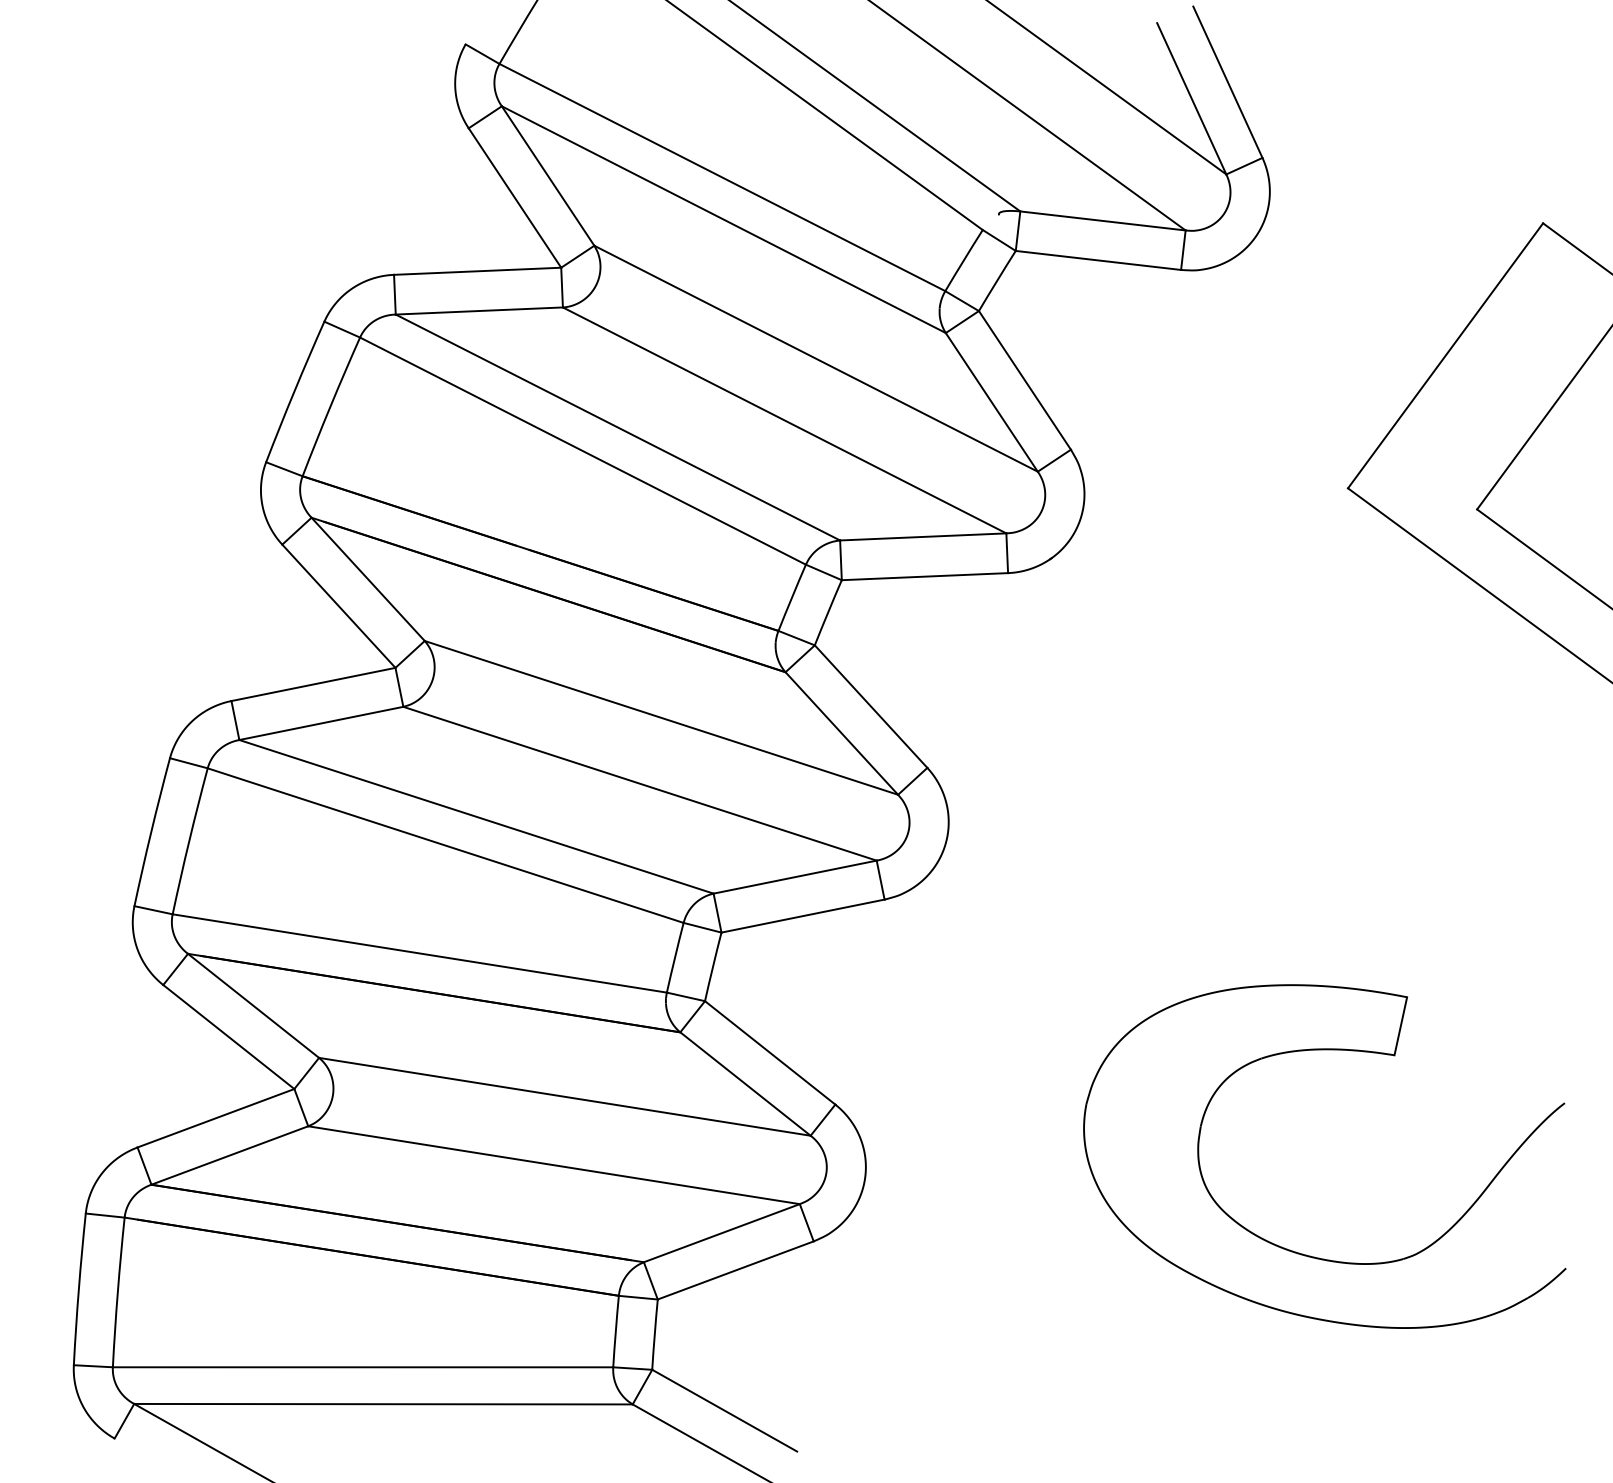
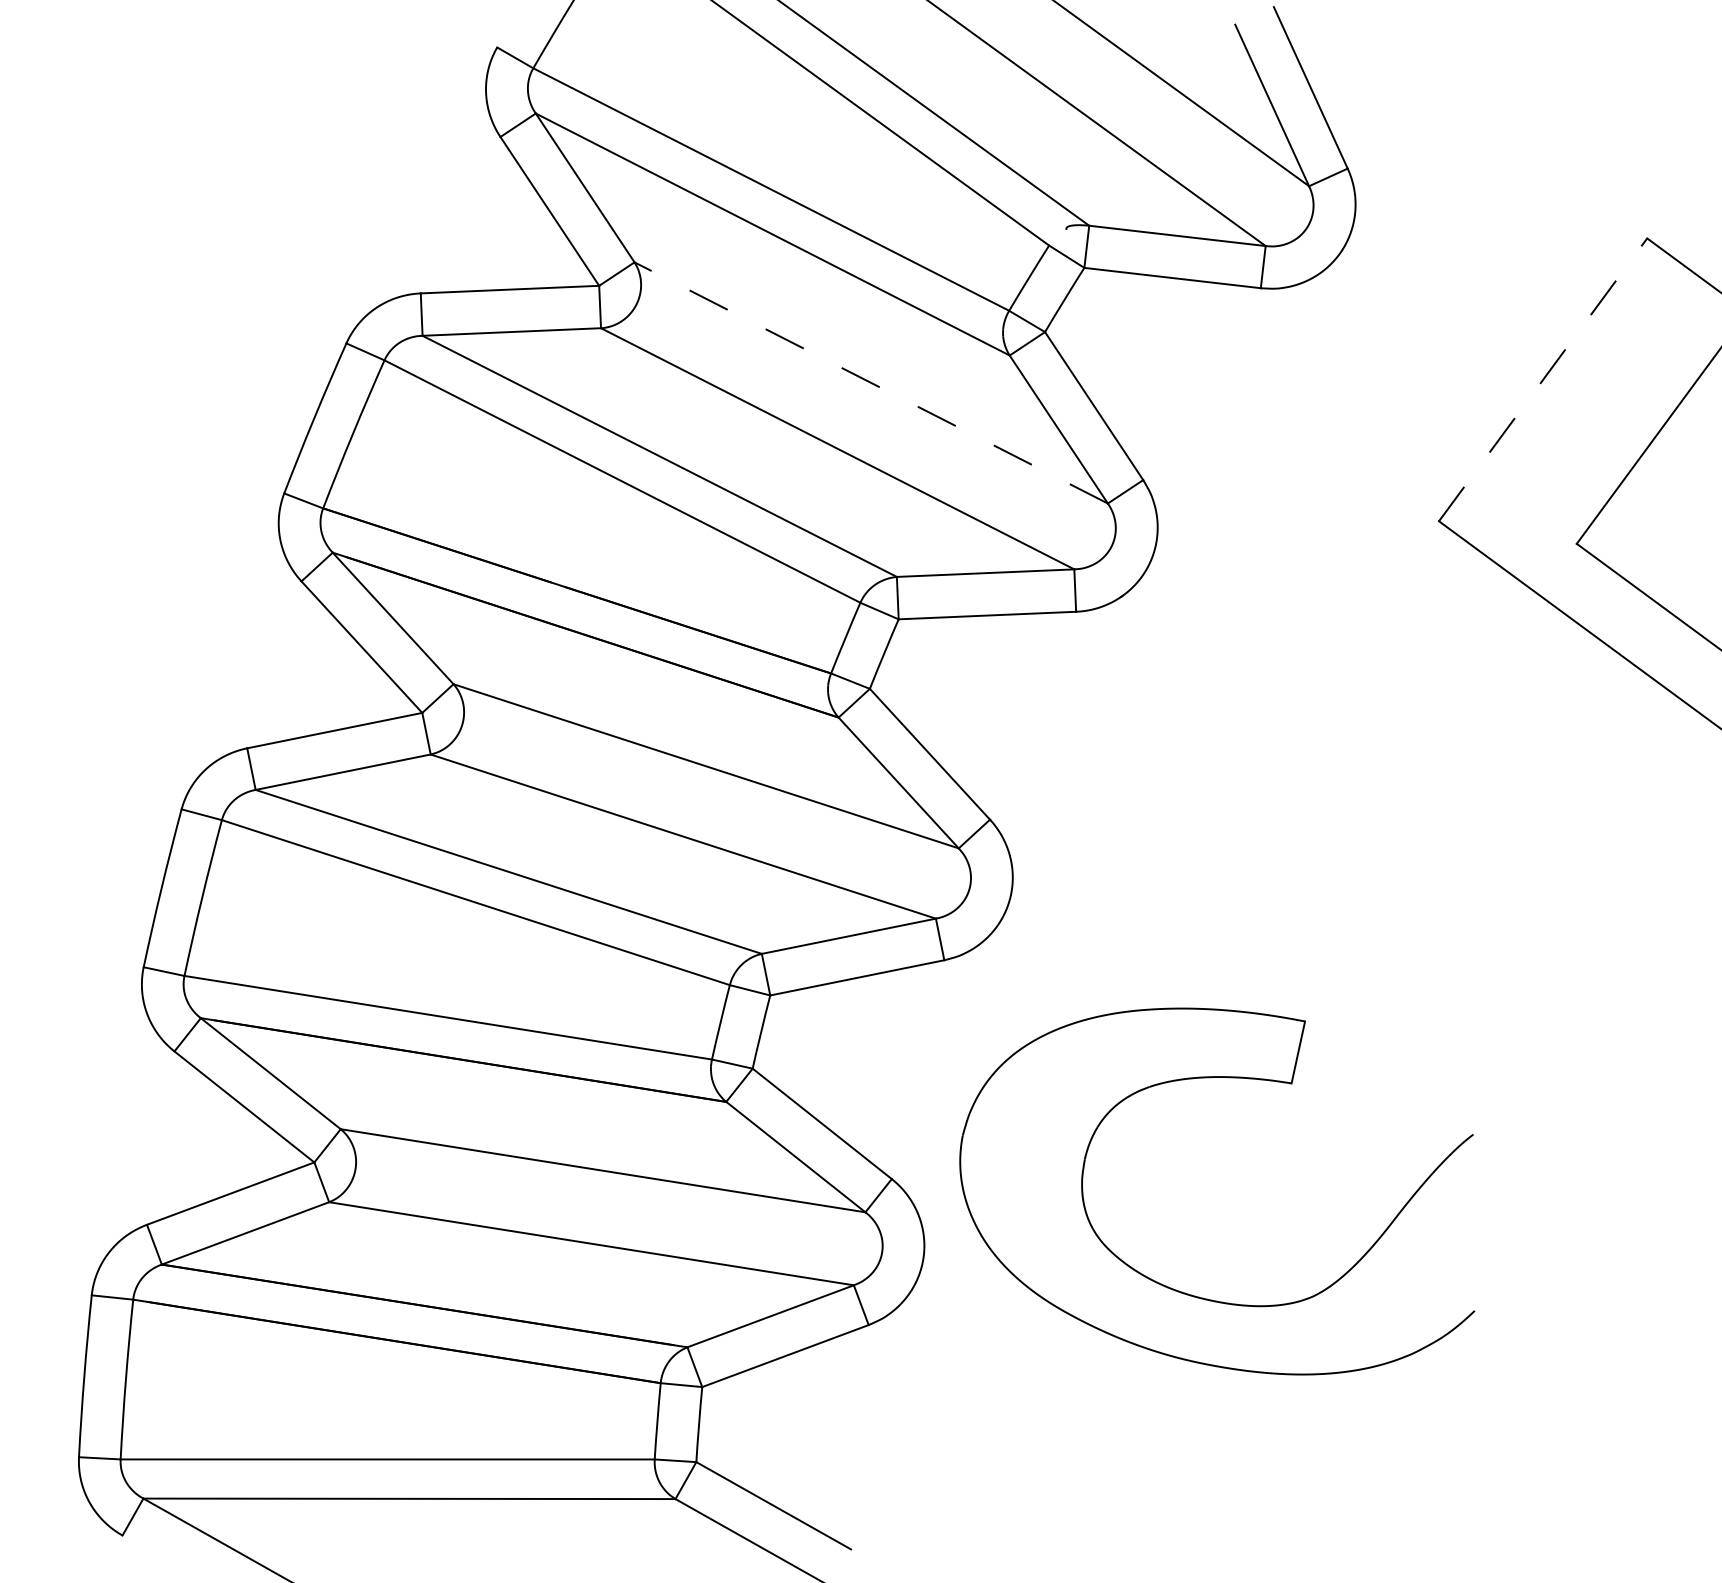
line: (1445, 355) -> (1543, 379), solid -> dashed
line: (816, 358) -> (871, 382), solid -> dashed
part: (1292, 1250) -> (1182, 1291), moved

